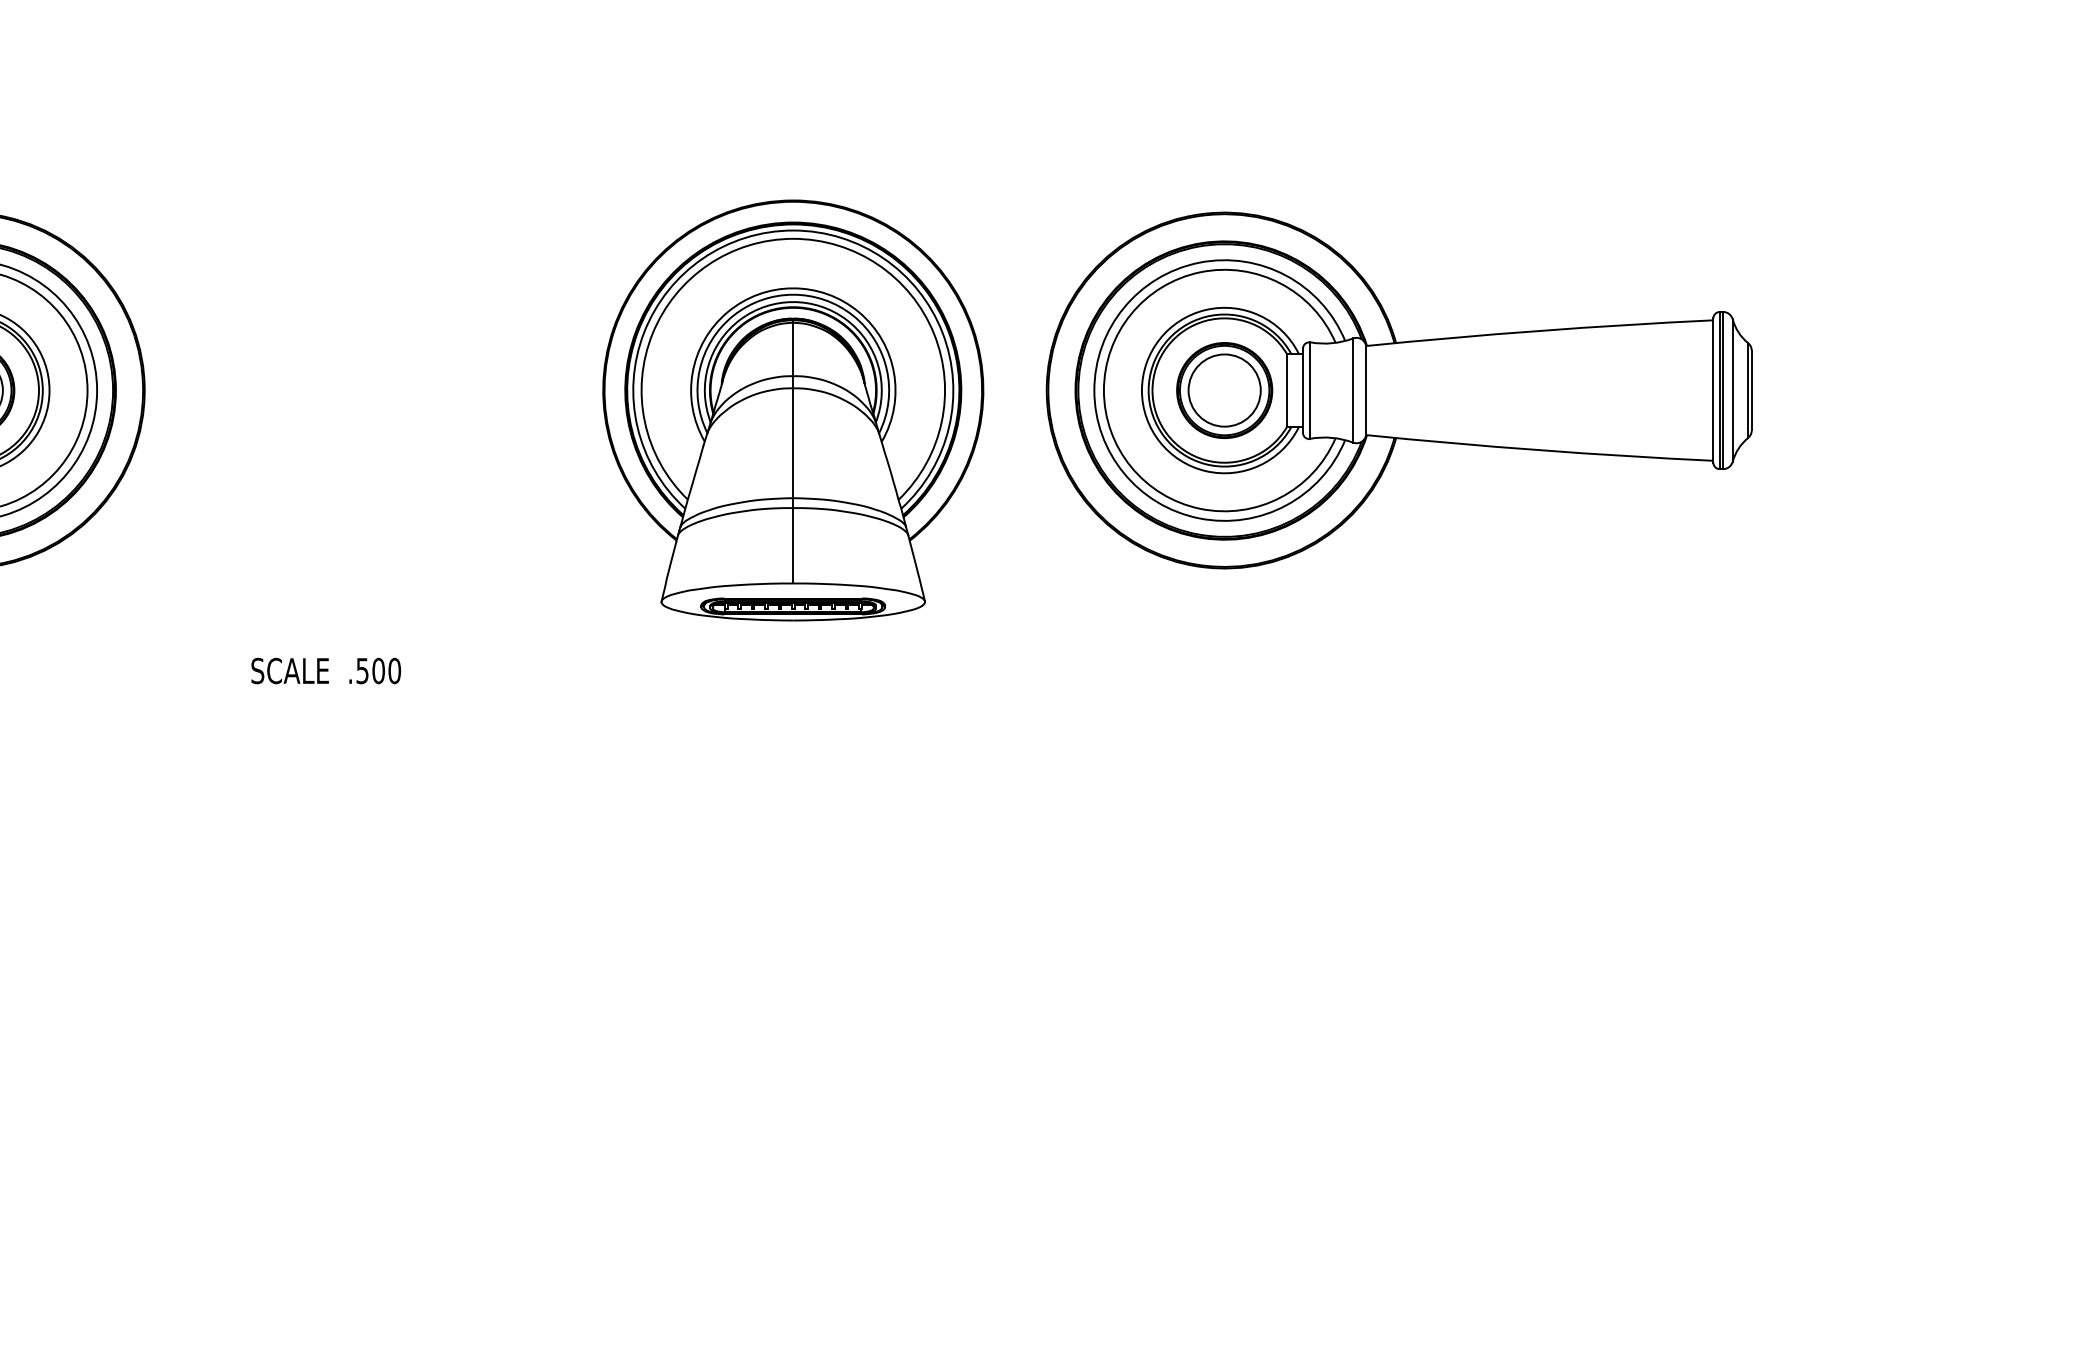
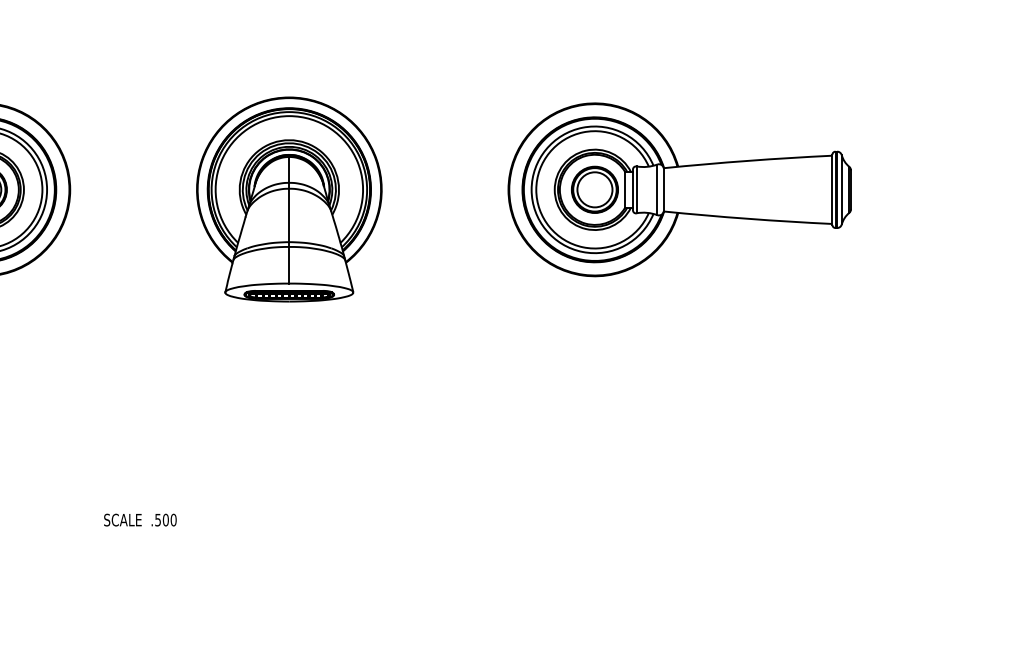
part: (793, 410) -> (289, 199), moved
text: (326, 669) -> (140, 519), moved

